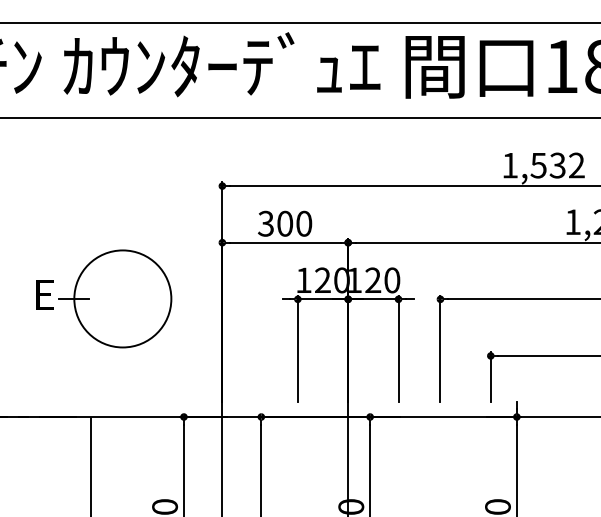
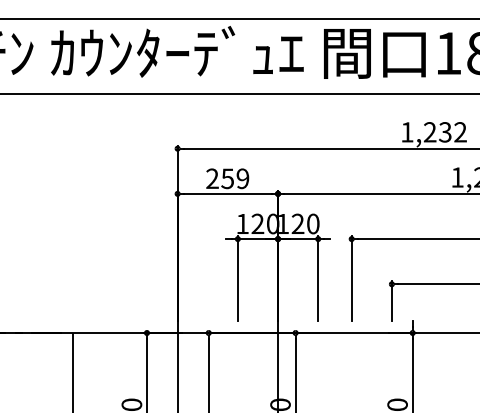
text: (537, 165) -> (429, 132), 1,532 -> 1,232
text: (284, 223) -> (227, 178), 300 -> 259
part: (104, 298) -> (83, 238), removed

